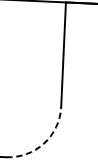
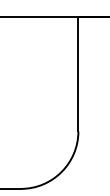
arc: (44, 143) -> (61, 172), dashed -> solid

